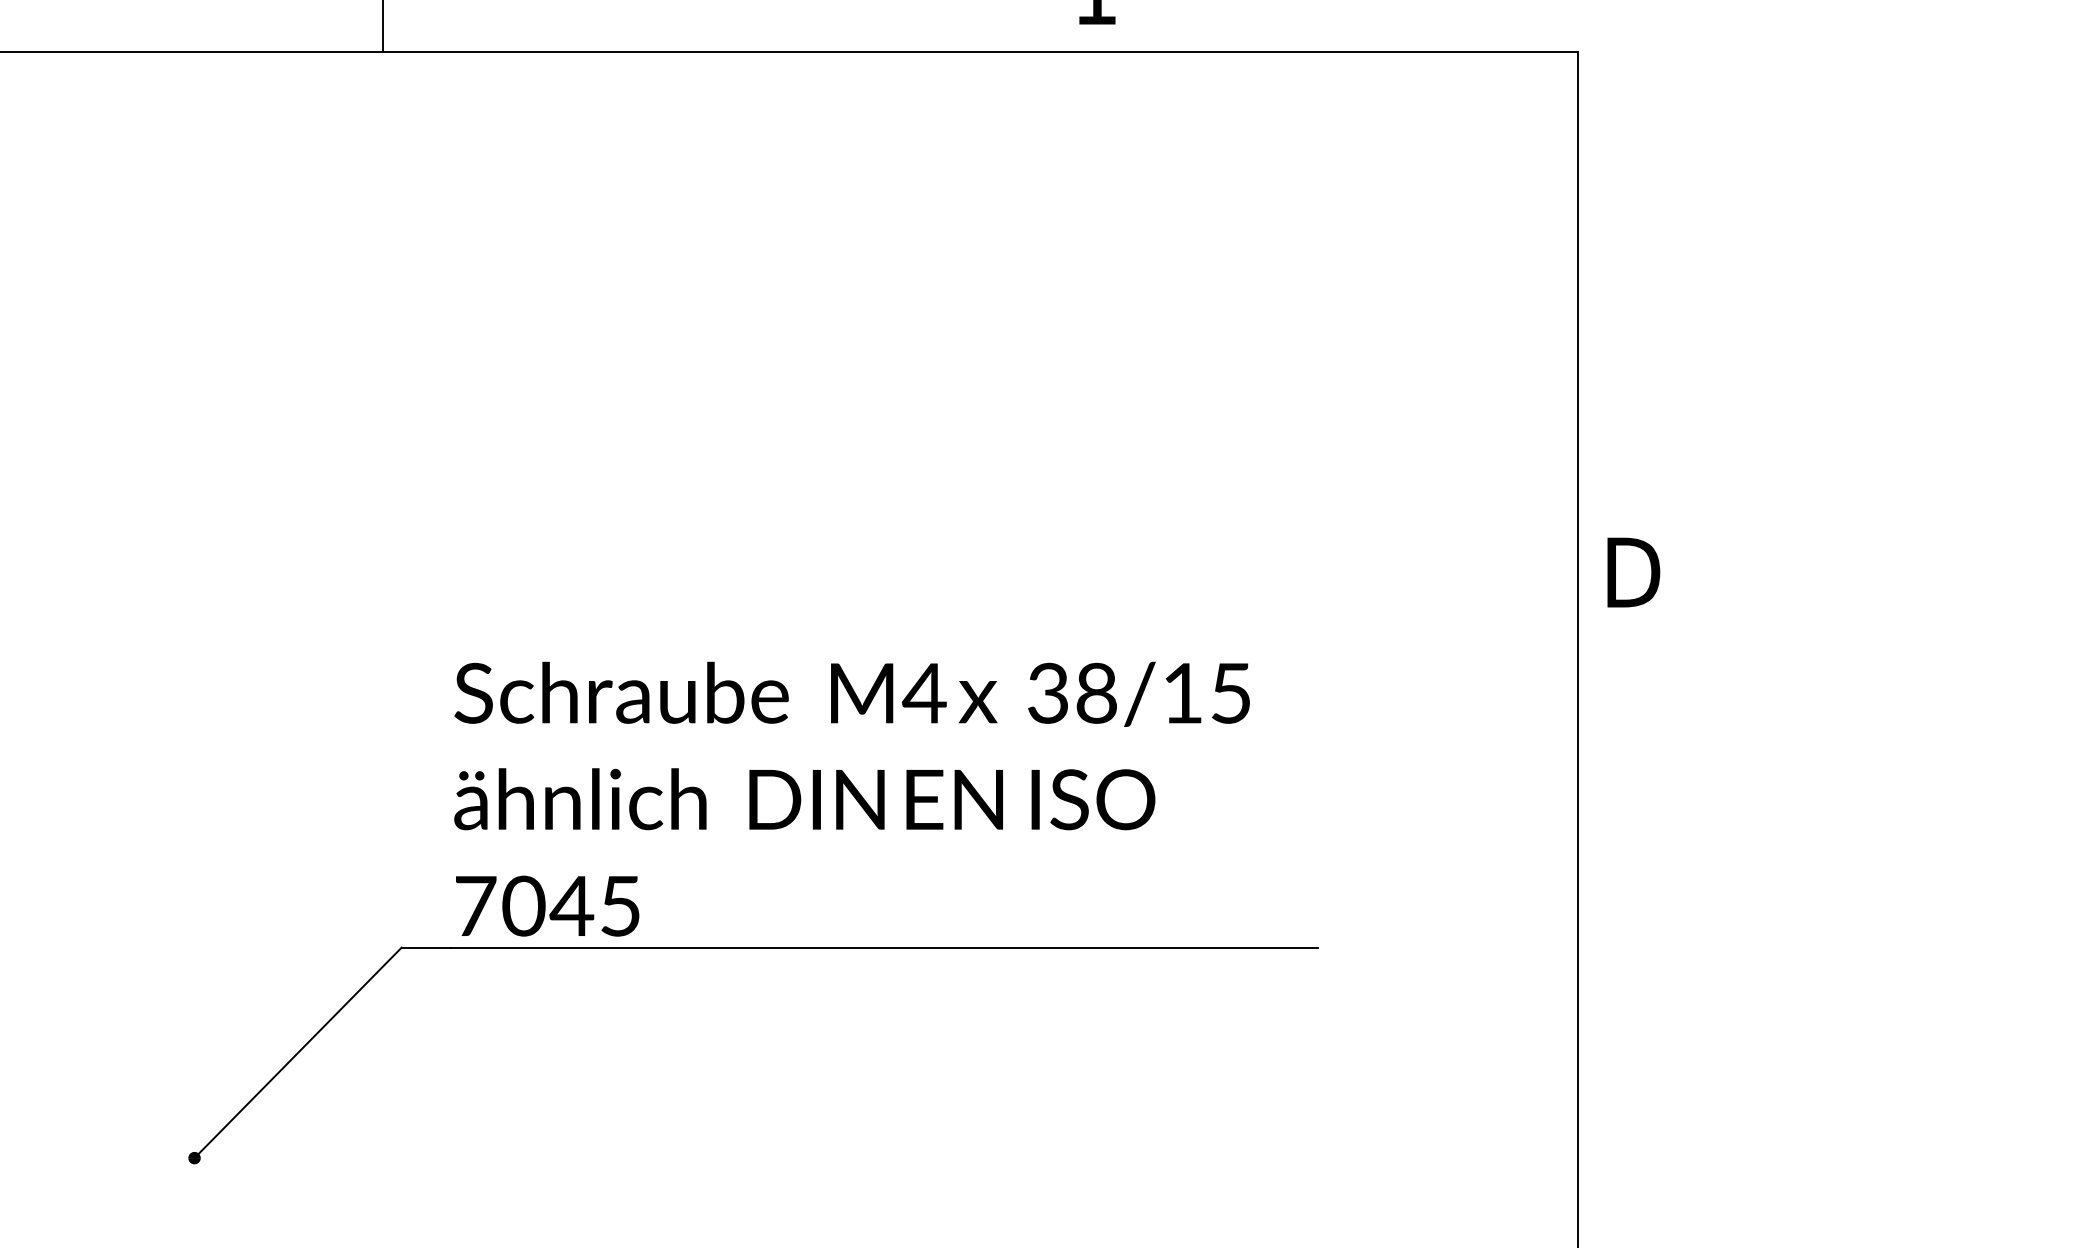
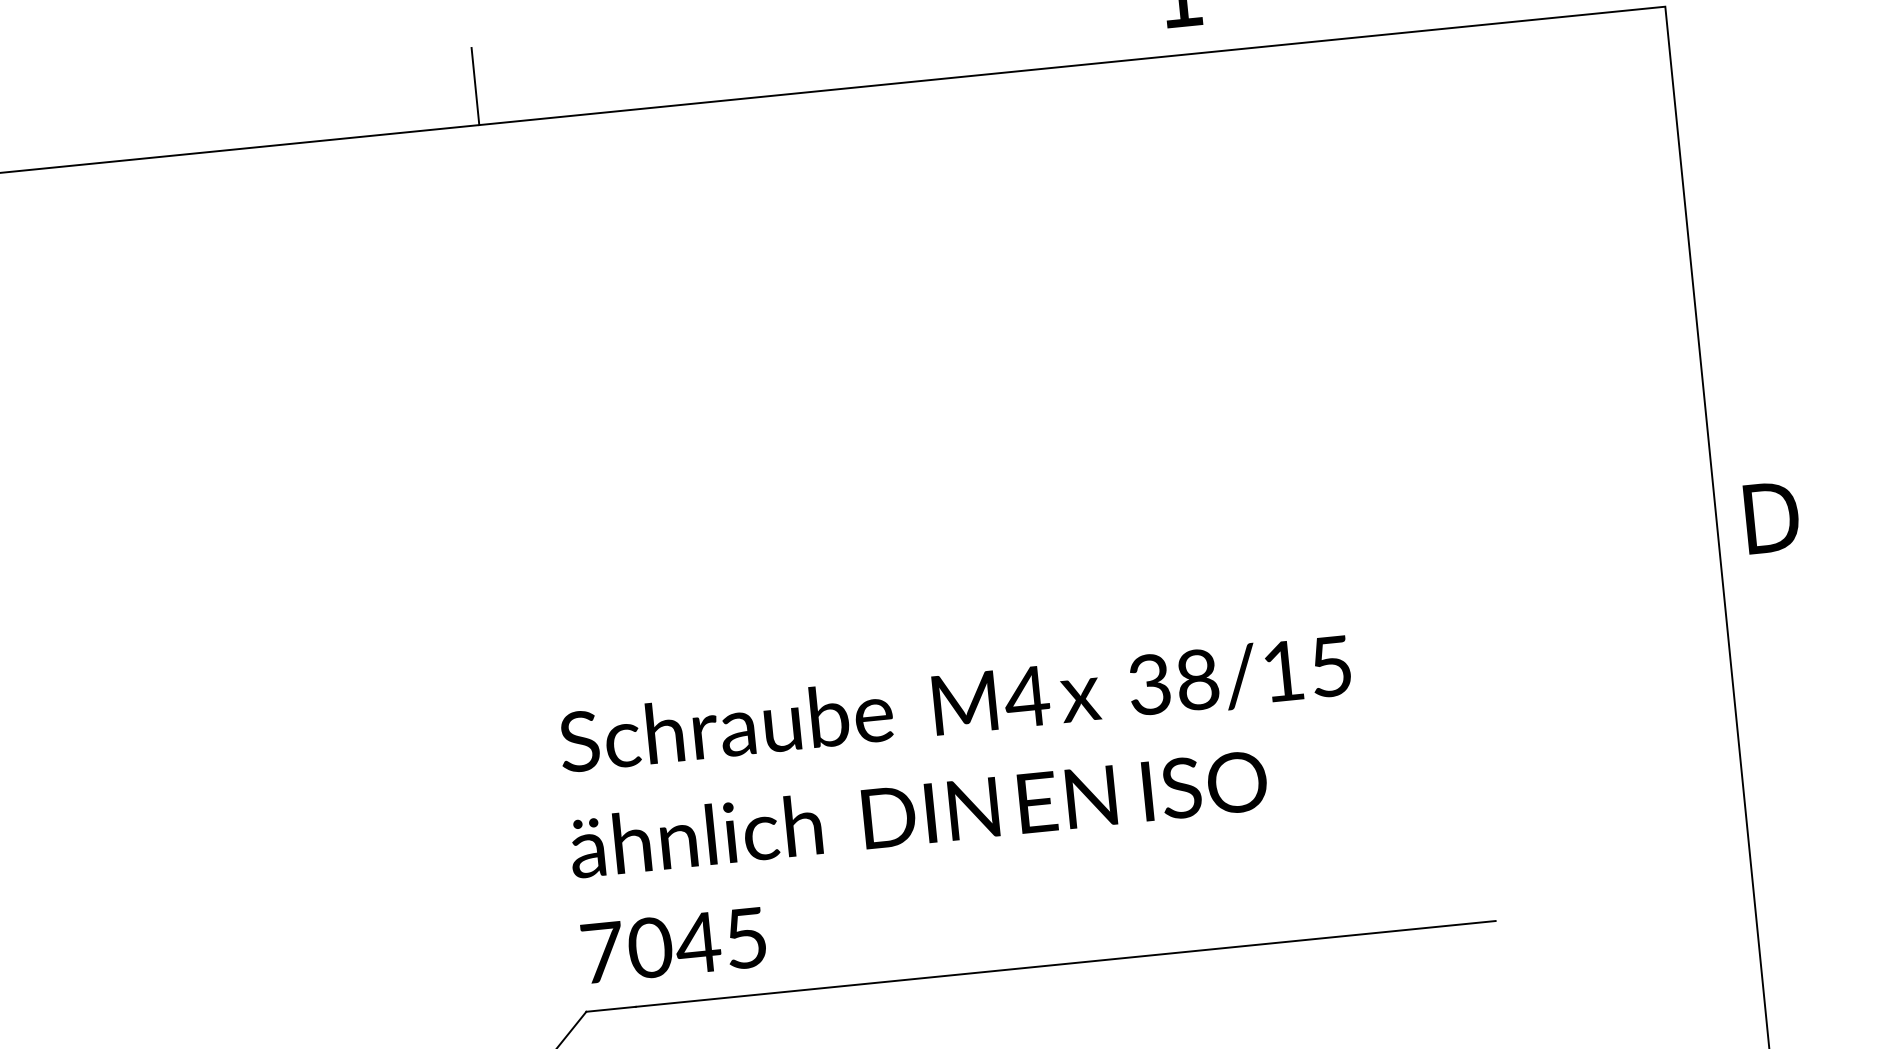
text: (851, 798) -> (964, 808), moved

